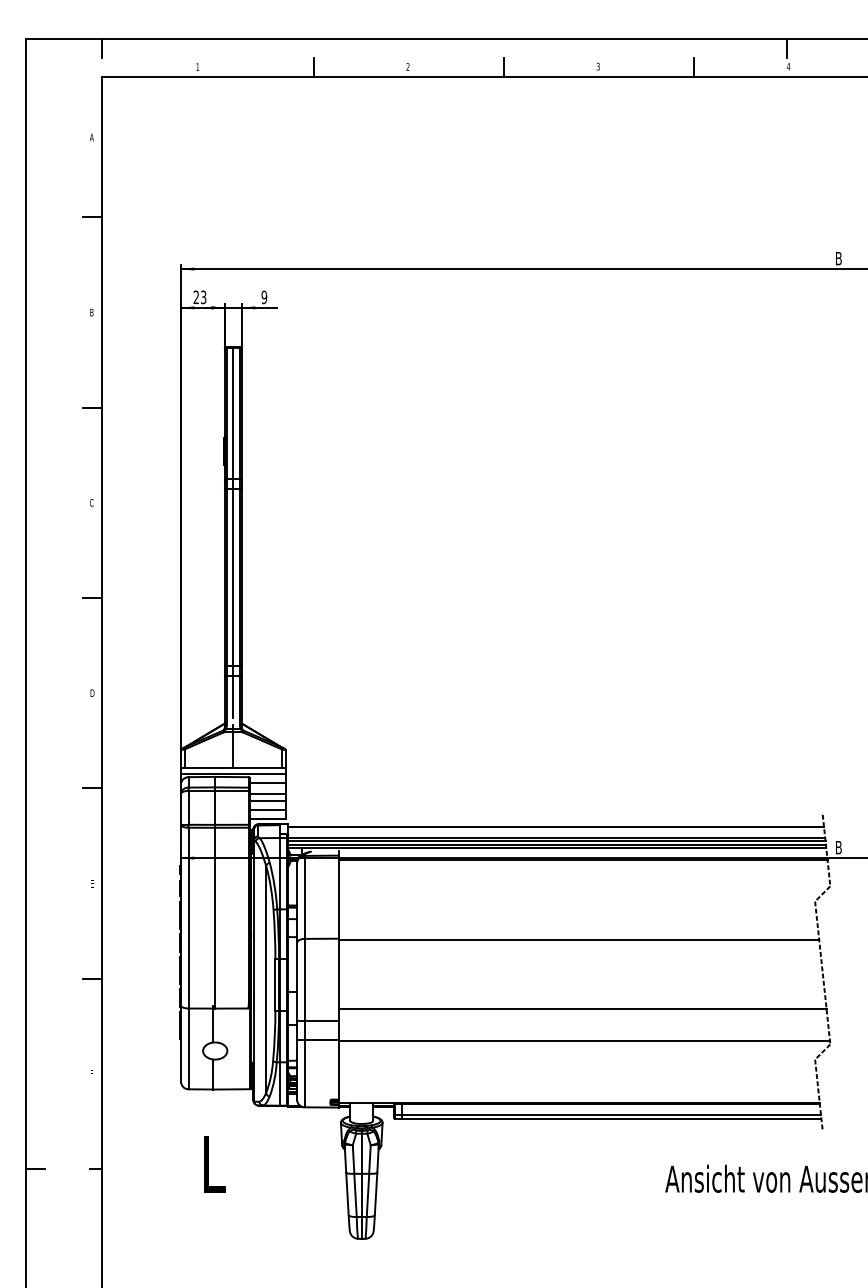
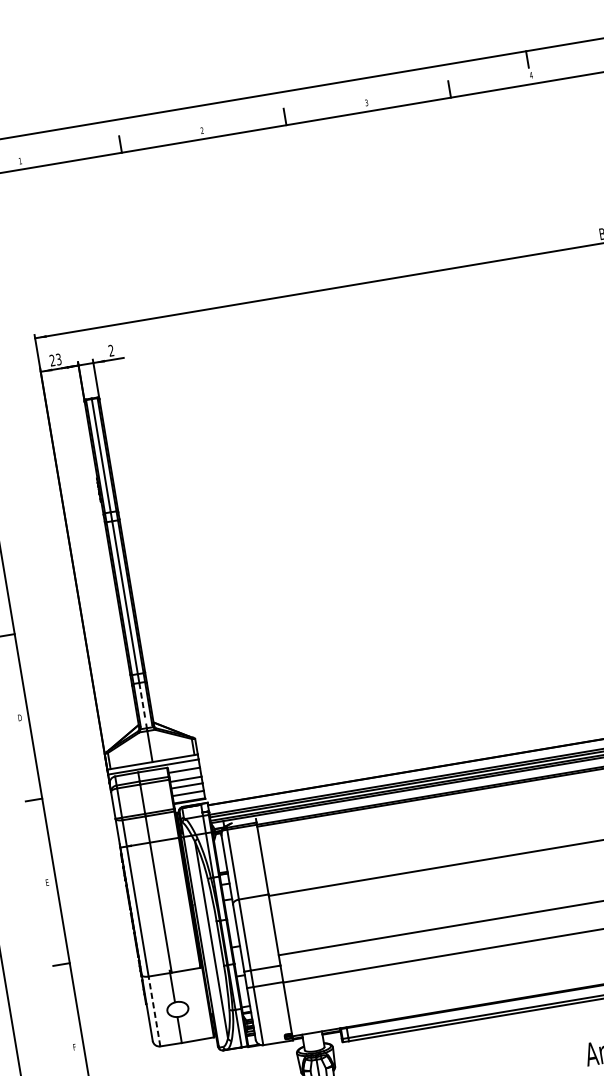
text: (264, 297) -> (111, 350), 9 -> 2
line: (233, 697) -> (142, 701), solid -> dashed
line: (188, 1048) -> (154, 1011), solid -> dashed

